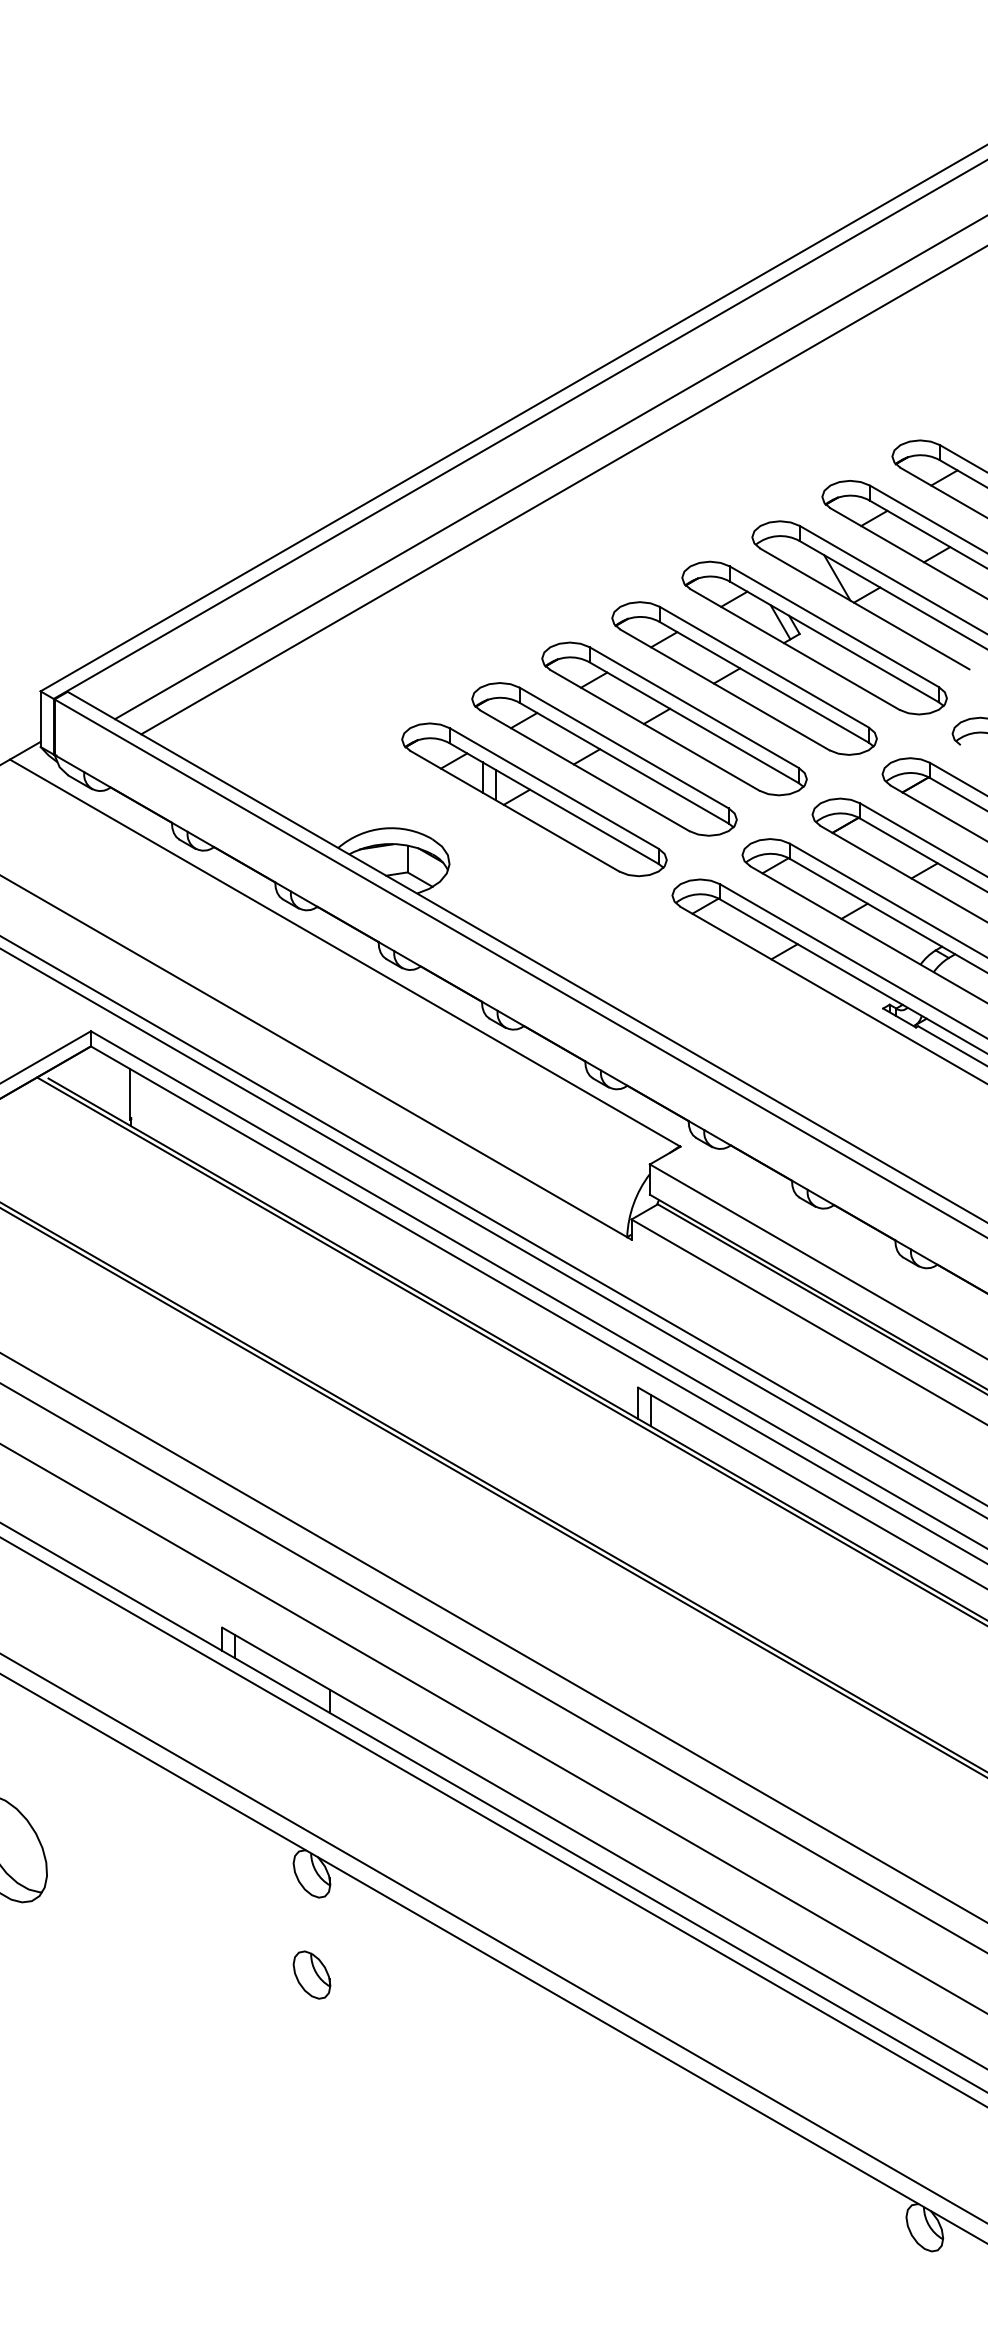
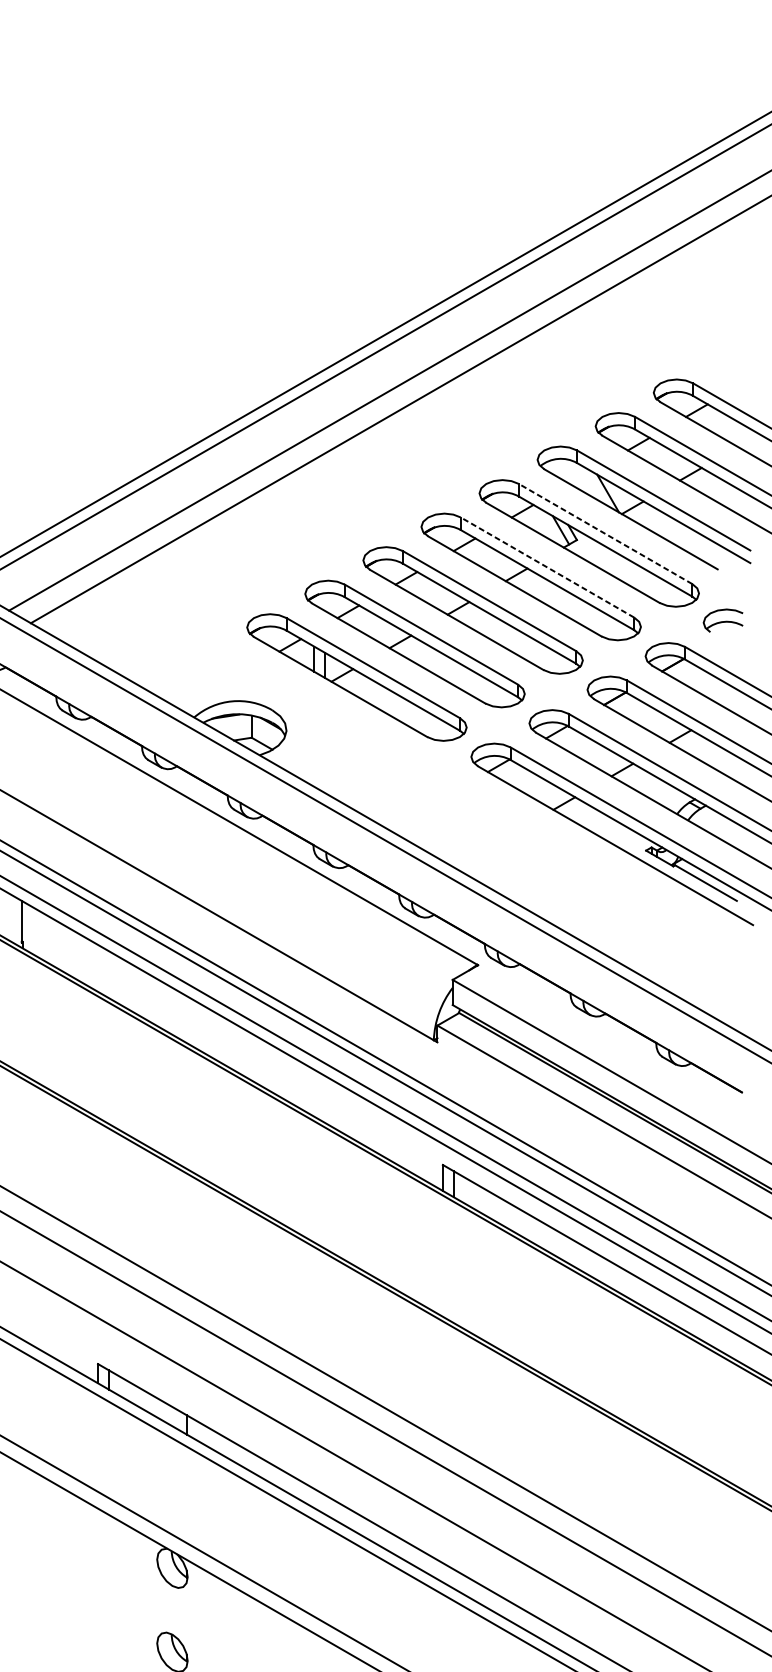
line: (834, 626) -> (605, 533), solid -> dashed
line: (764, 667) -> (547, 567), solid -> dashed

